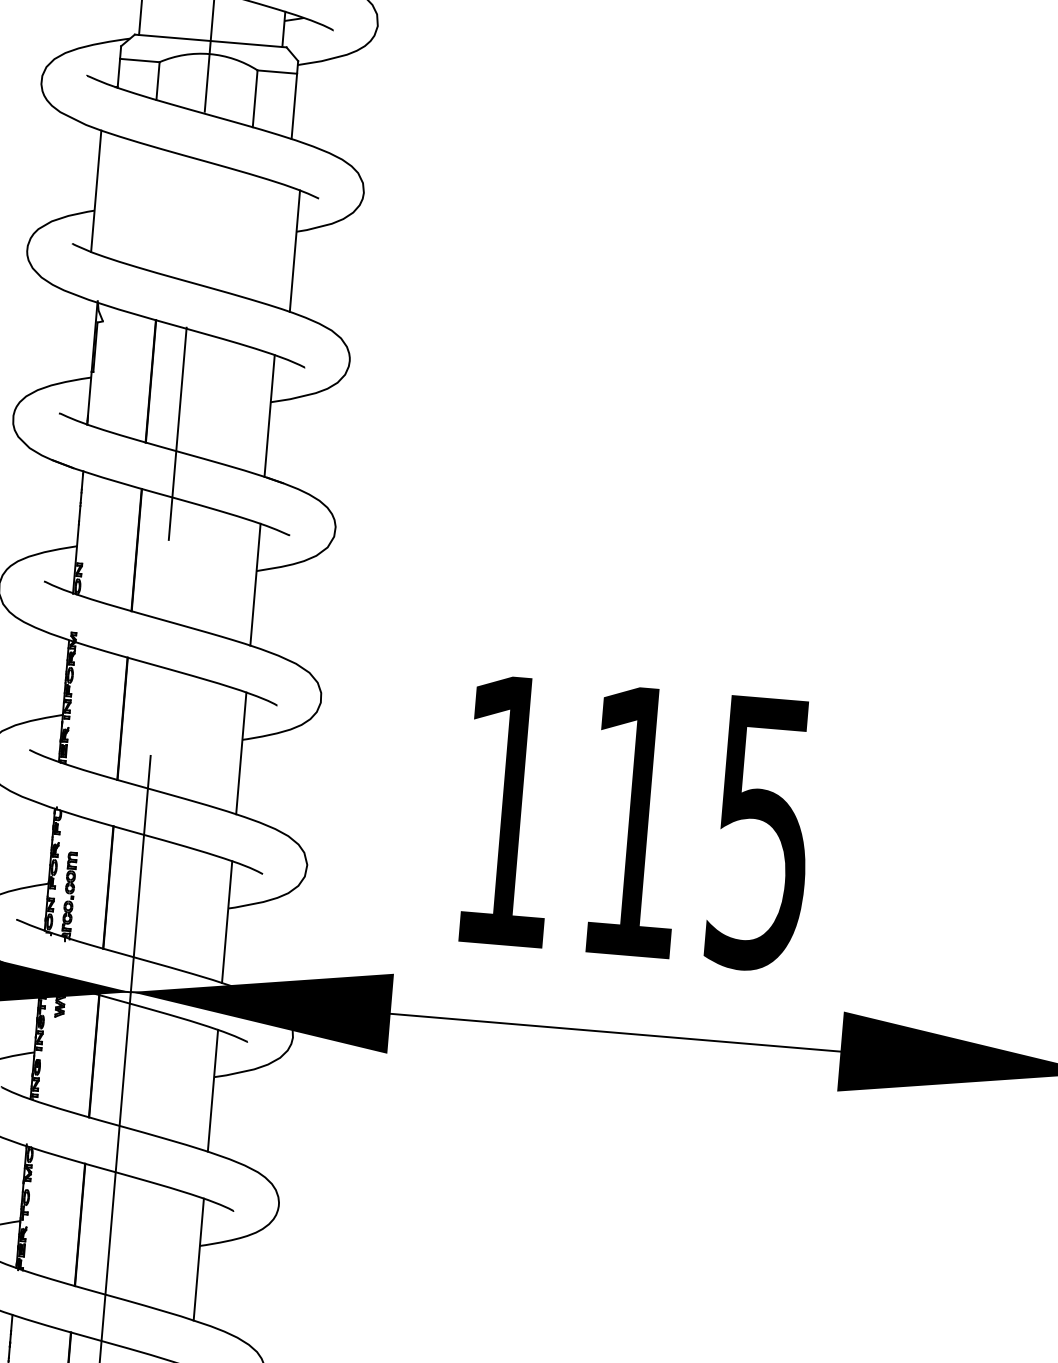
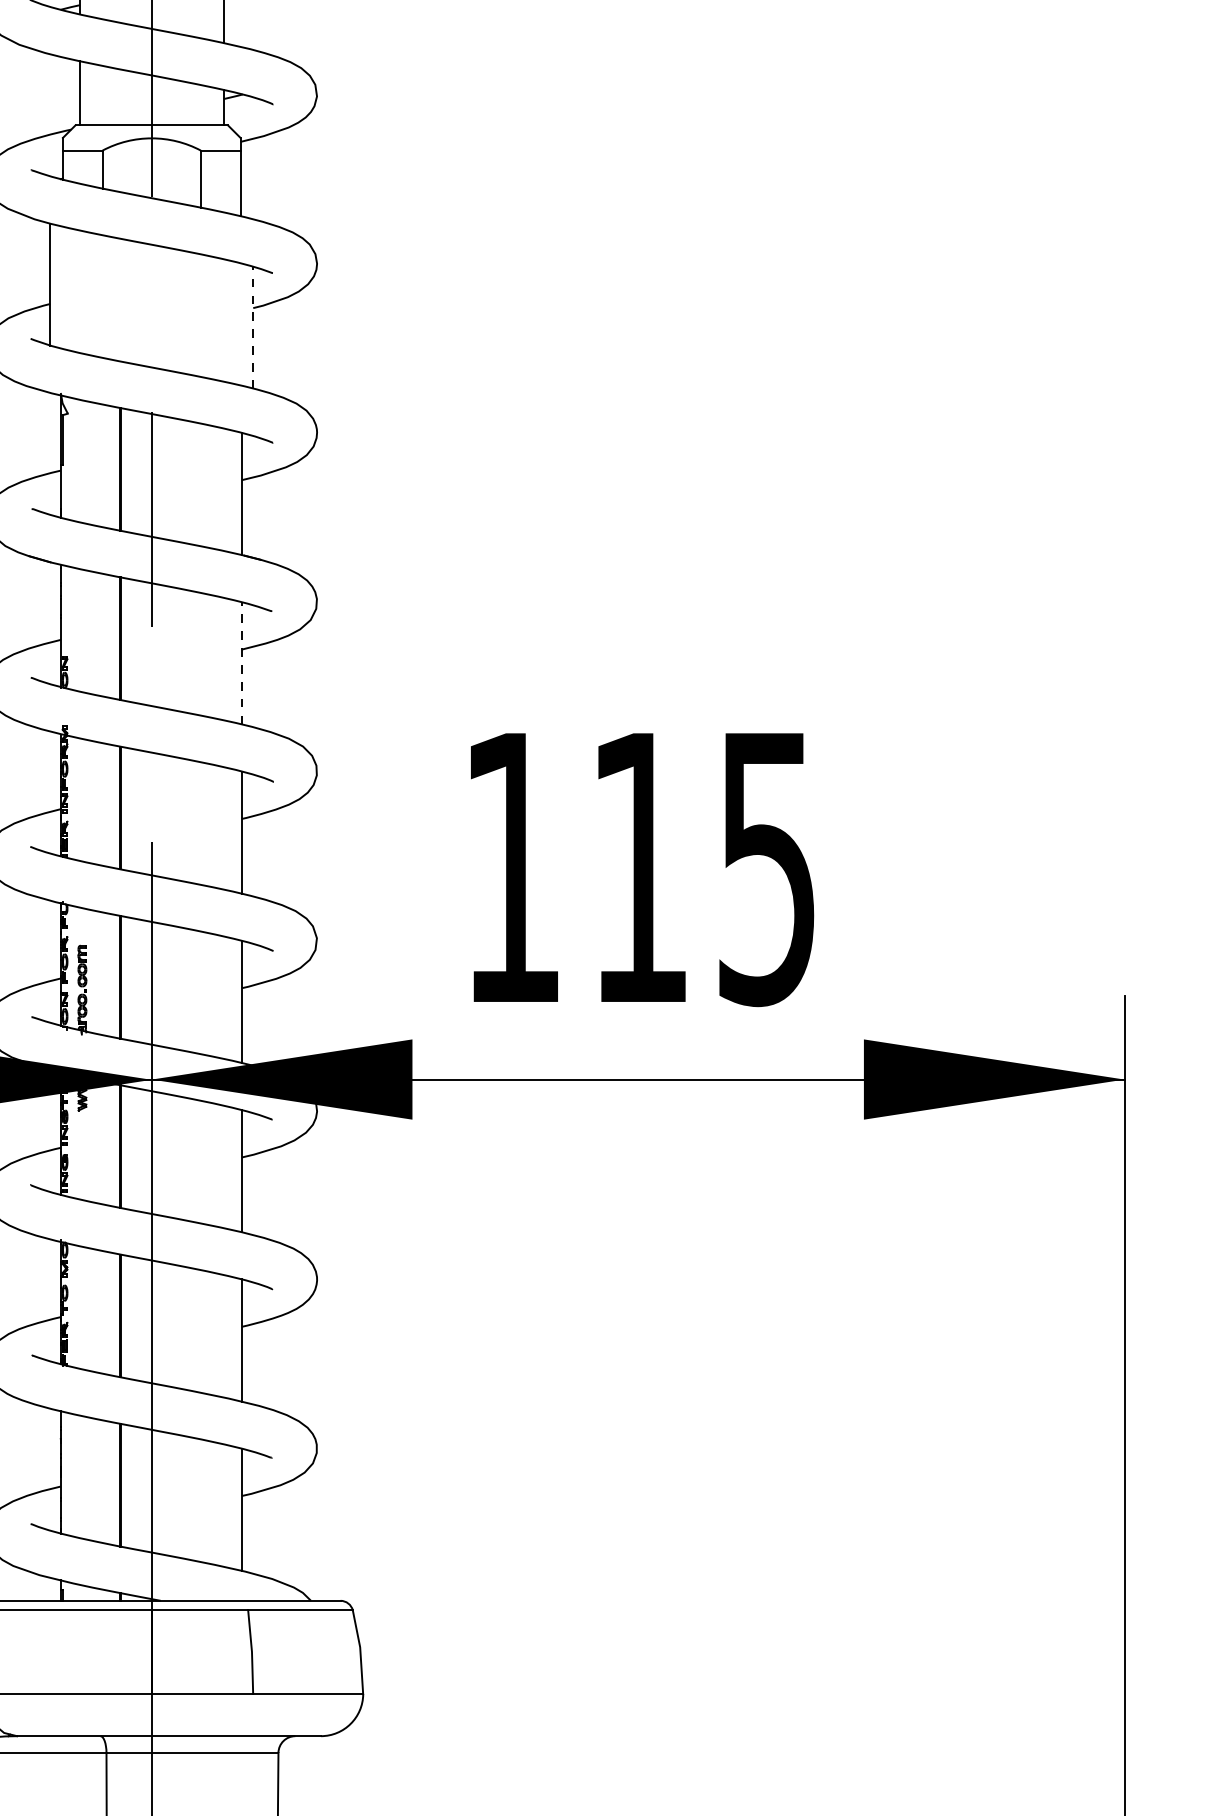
line: (295, 251) -> (253, 327), solid -> dashed
line: (255, 583) -> (241, 662), solid -> dashed

